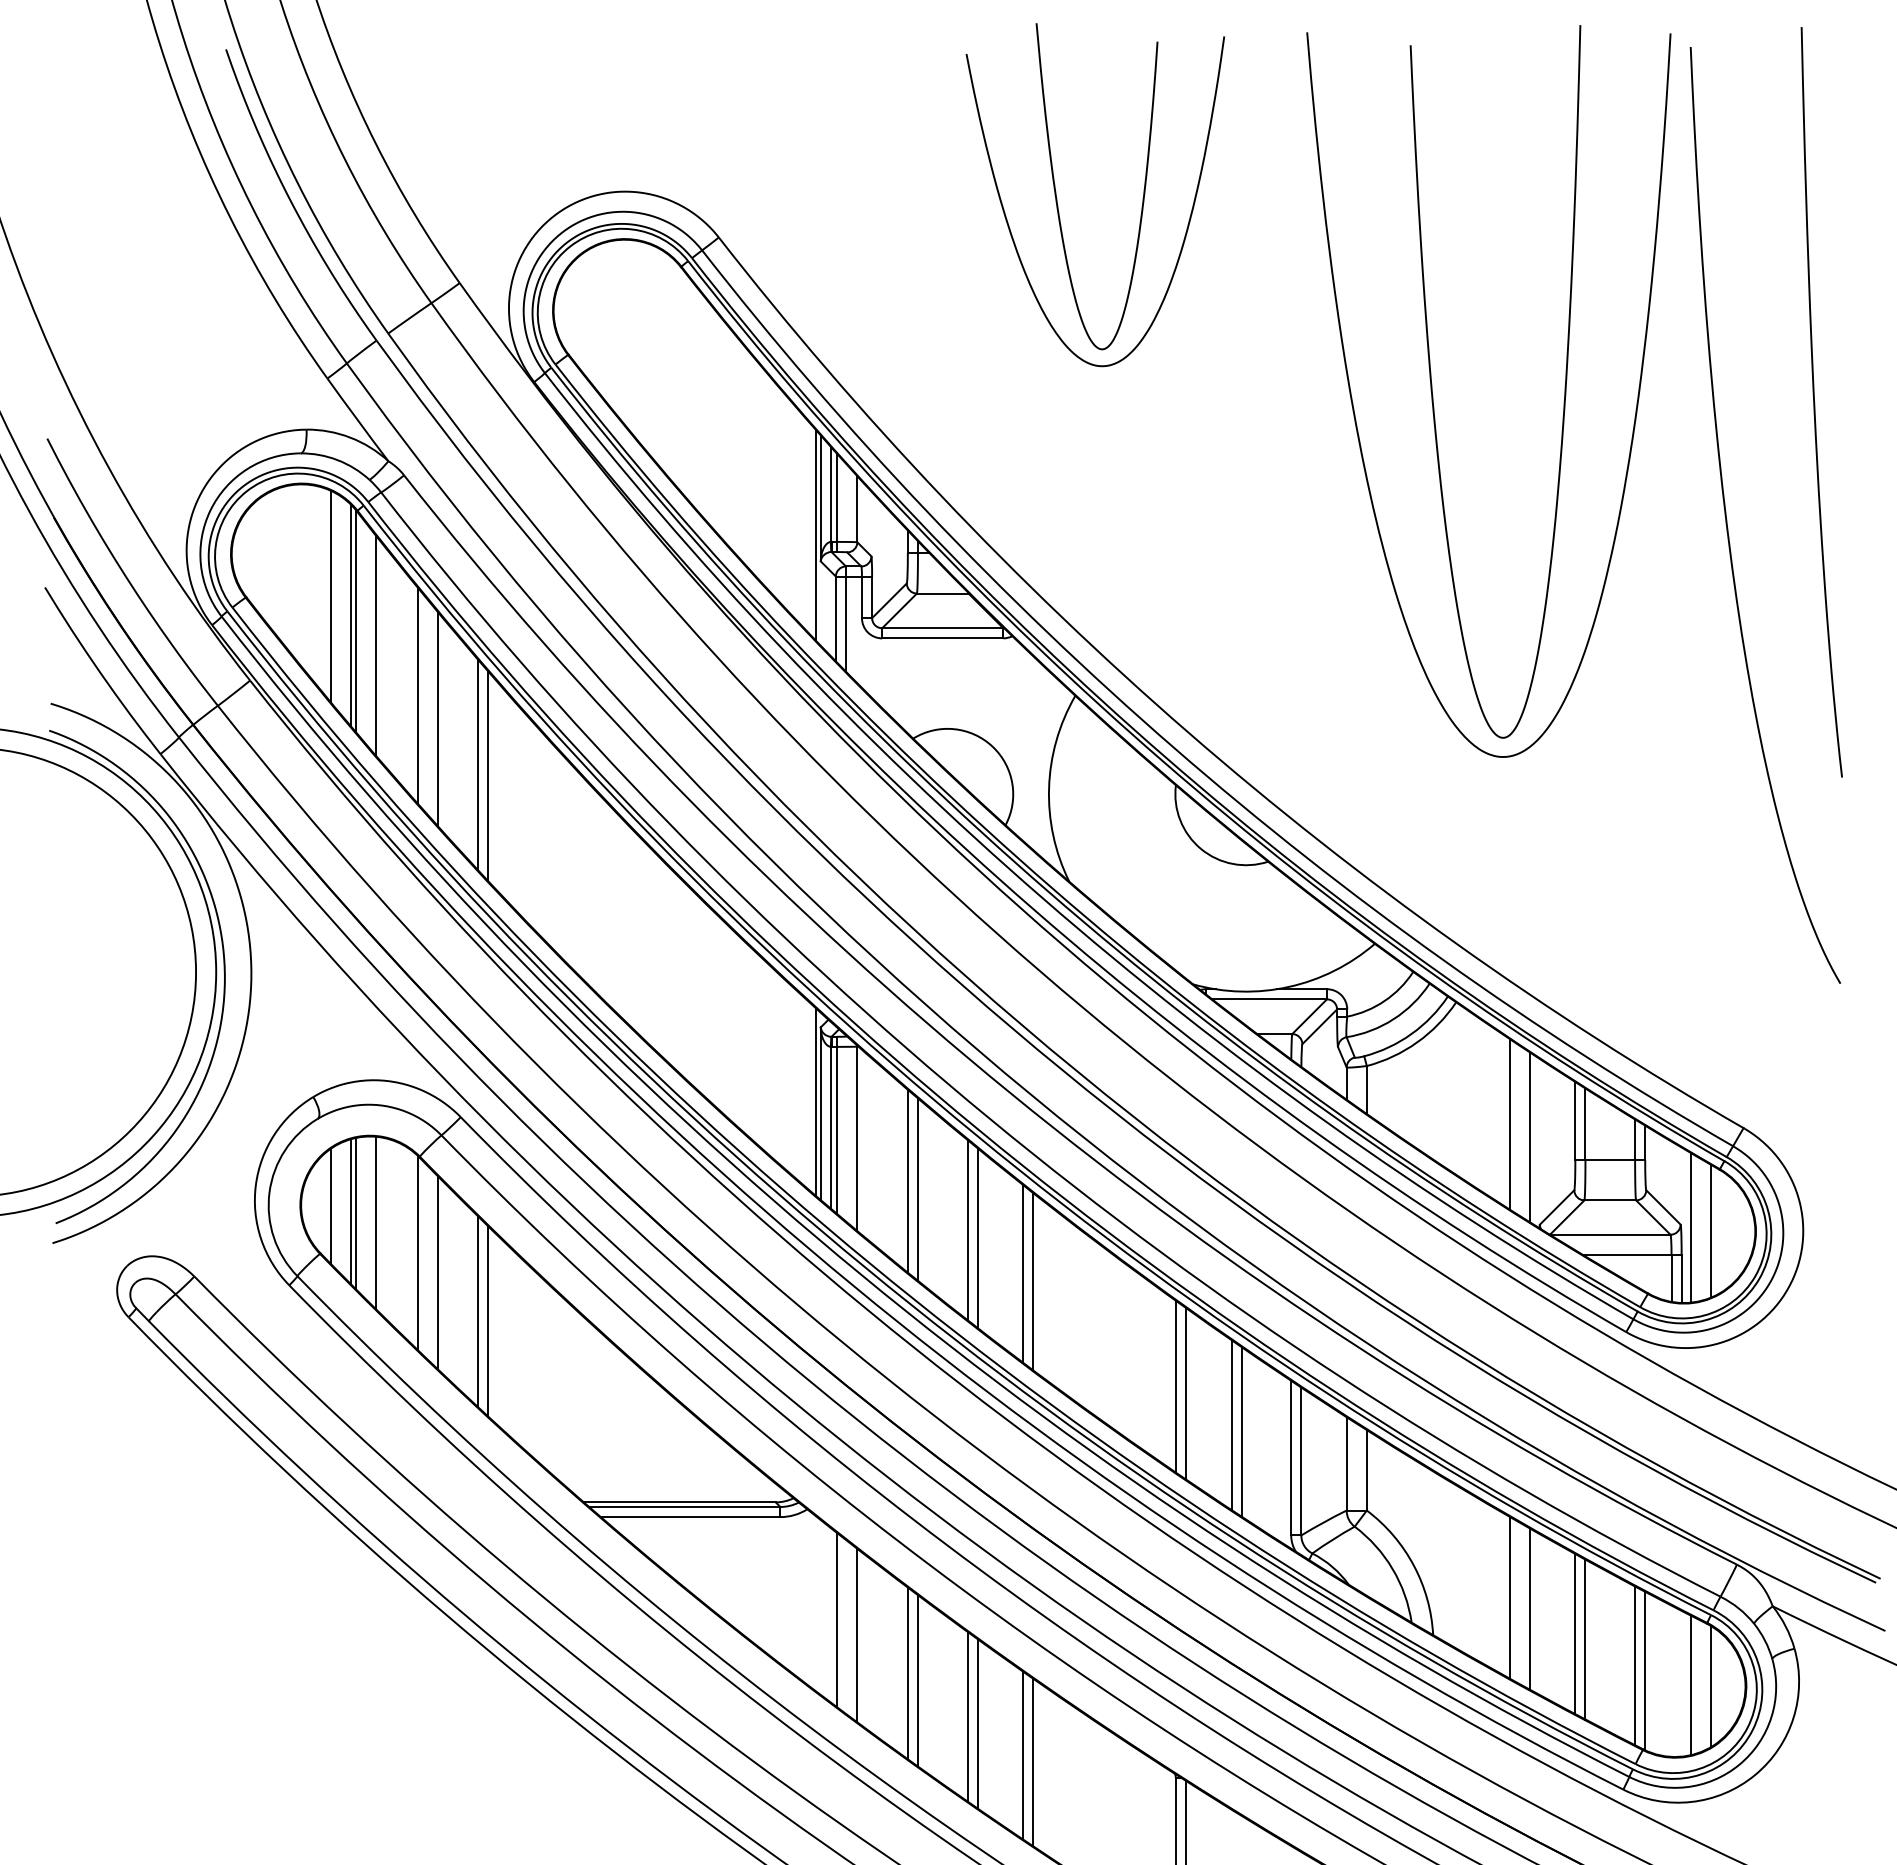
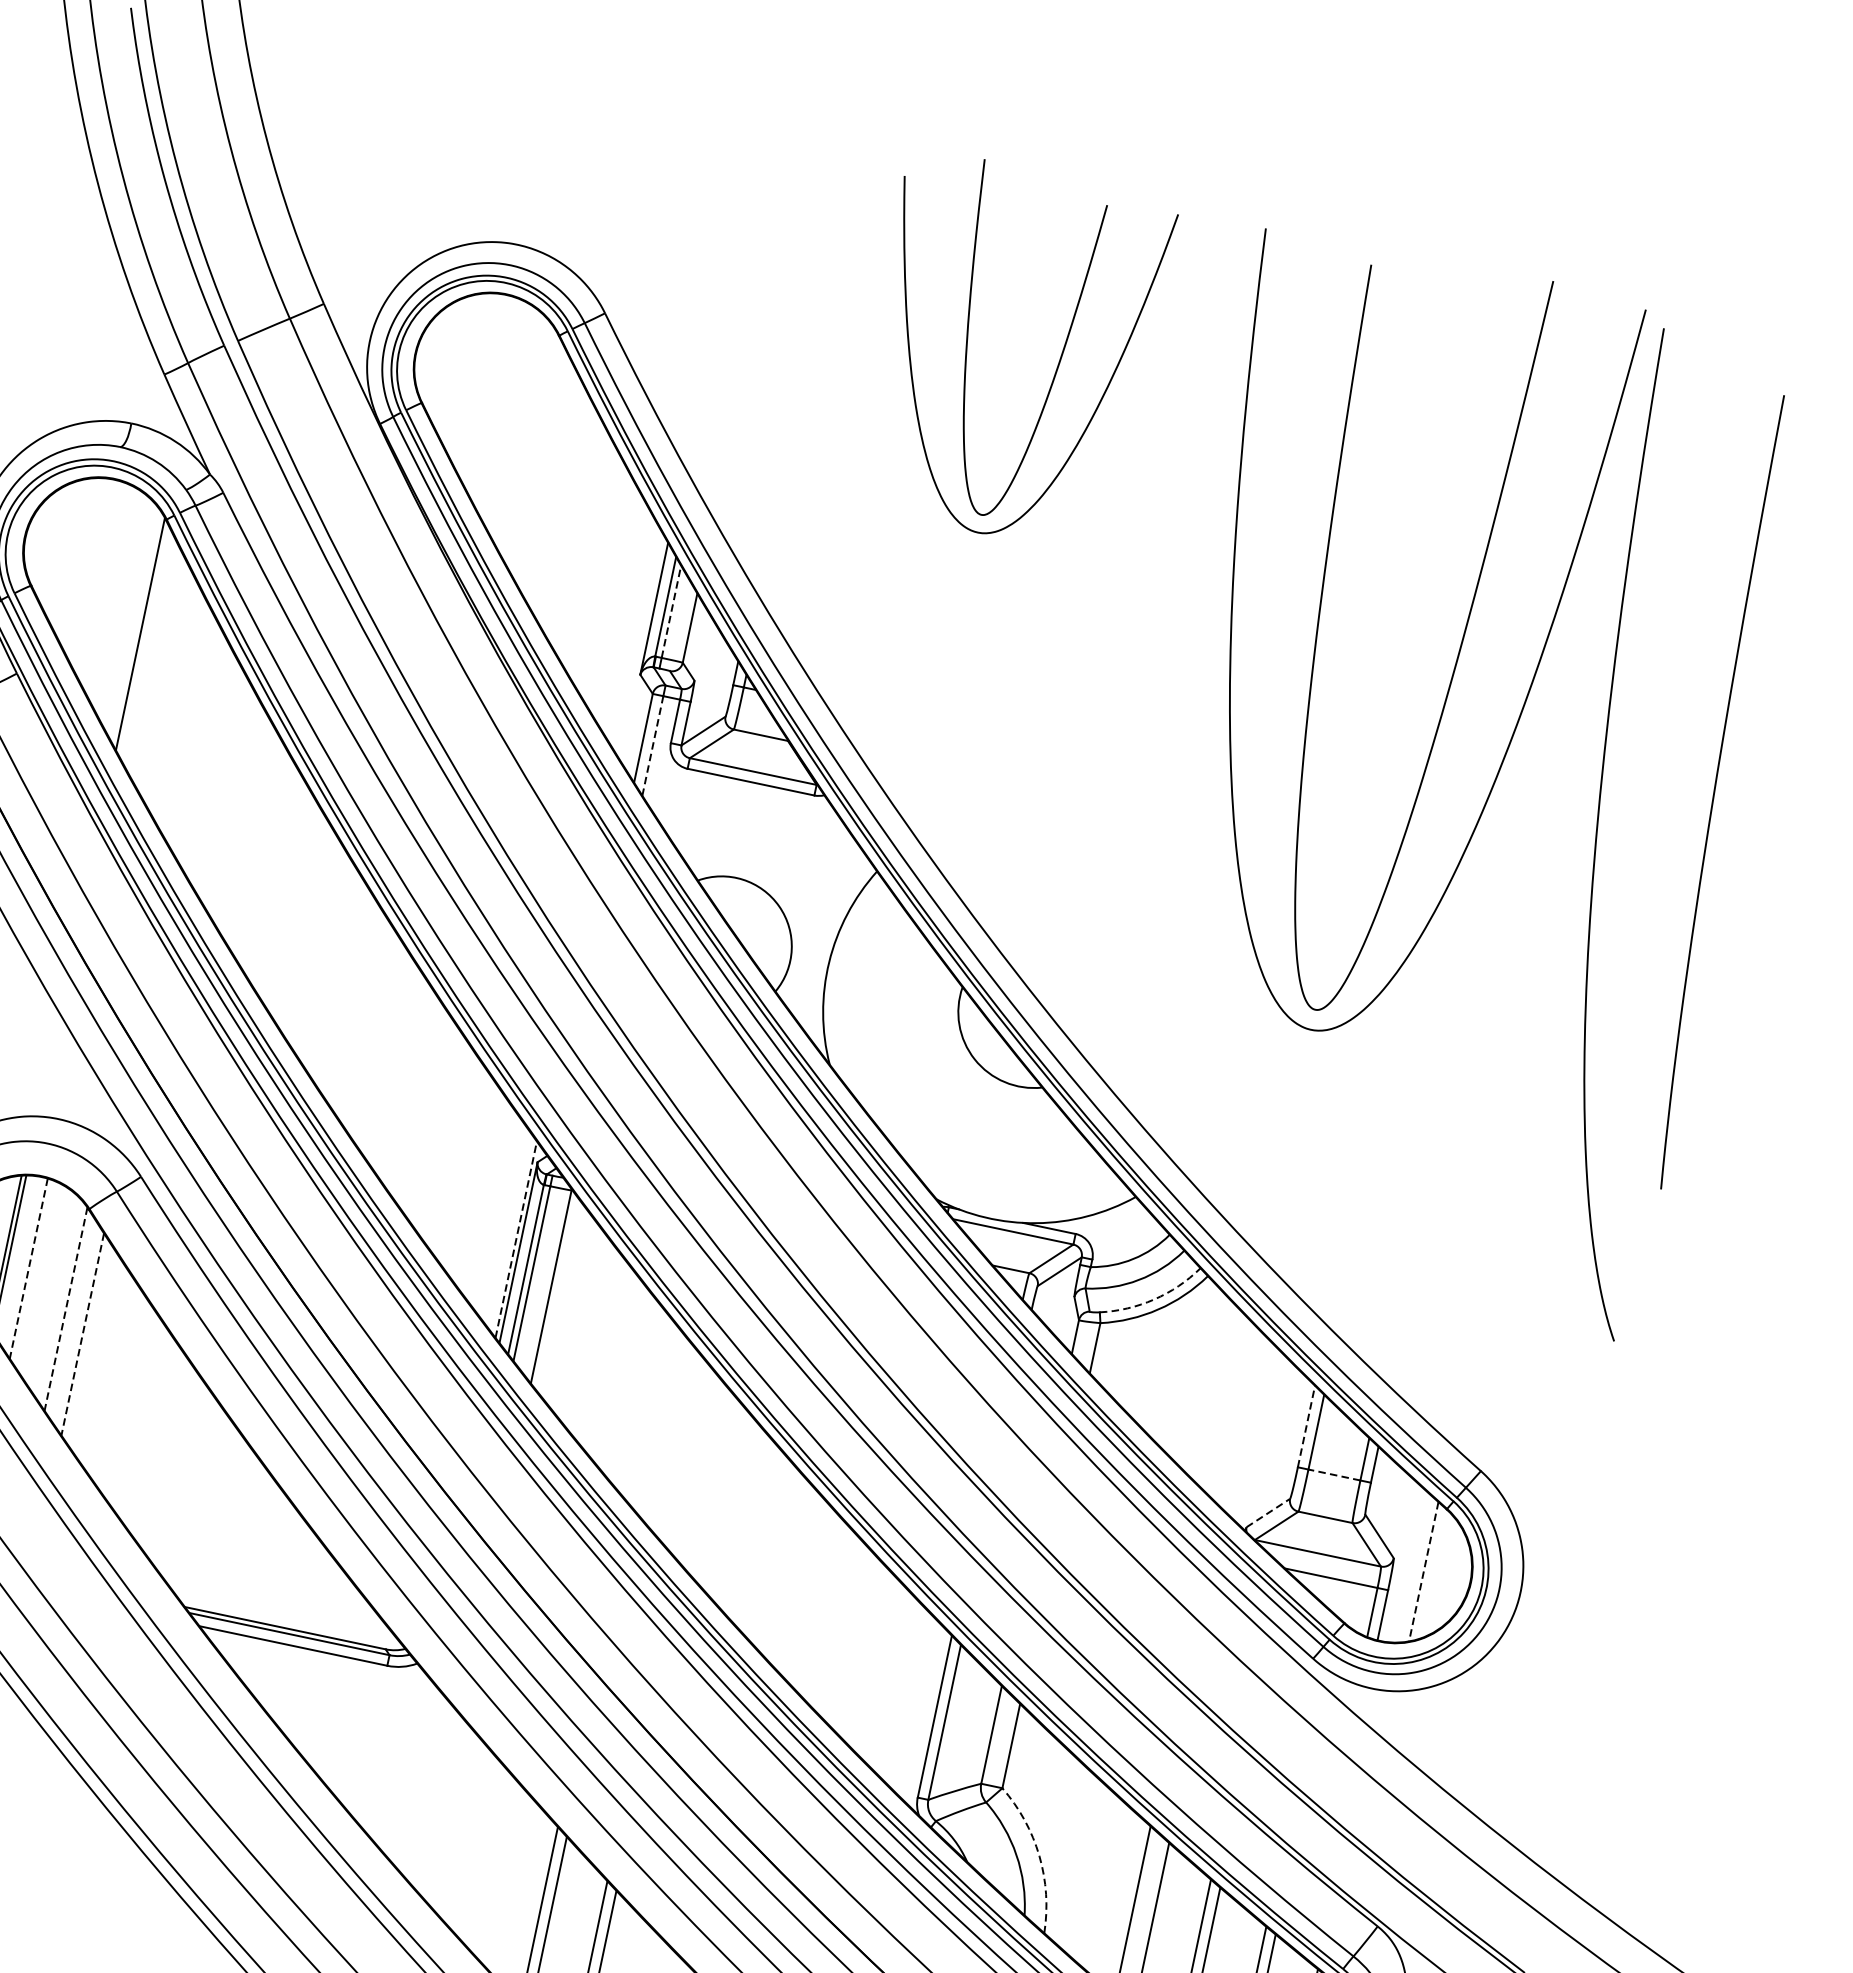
curve: (1815, 402) -> (1715, 791), moved
line: (837, 497) -> (671, 611), solid -> dashed
line: (816, 535) -> (641, 646), removed
line: (331, 596) -> (120, 603), removed
line: (351, 615) -> (137, 627), removed
line: (846, 624) -> (653, 746), solid -> dashed
line: (375, 645) -> (155, 664), removed
line: (417, 695) -> (188, 726), removed
line: (437, 718) -> (204, 754), removed
line: (477, 764) -> (236, 811), removed
line: (487, 775) -> (244, 825), removed
arc: (1411, 1034) -> (1154, 1299), solid -> dashed
line: (816, 1102) -> (516, 1239), solid -> dashed
line: (1575, 1121) -> (1306, 1427), solid -> dashed
line: (1509, 1124) -> (1236, 1415), removed
line: (1530, 1137) -> (1255, 1433), removed
line: (1610, 1159) -> (1334, 1474), solid -> dashed
line: (907, 1180) -> (594, 1341), removed
line: (917, 1189) -> (603, 1353), removed
line: (1557, 1207) -> (1268, 1513), solid -> dashed
line: (375, 1223) -> (28, 1269), solid -> dashed
line: (1690, 1227) -> (1403, 1563), removed
line: (967, 1230) -> (646, 1407), removed
line: (1710, 1231) -> (1423, 1572), solid -> dashed
line: (977, 1238) -> (655, 1417), removed
line: (417, 1253) -> (65, 1309), solid -> dashed
line: (437, 1272) -> (82, 1334), solid -> dashed
line: (1023, 1274) -> (695, 1465), removed
line: (1033, 1281) -> (704, 1475), removed
line: (477, 1310) -> (115, 1382), removed
line: (487, 1320) -> (124, 1395), removed
line: (1175, 1386) -> (829, 1616), removed
line: (1185, 1393) -> (838, 1625), removed
line: (1231, 1425) -> (879, 1669), removed
line: (1241, 1431) -> (888, 1677), removed
arc: (1413, 1565) -> (1039, 1856), solid -> dashed
line: (837, 1620) -> (424, 1786), removed
line: (857, 1635) -> (441, 1806), removed
line: (907, 1673) -> (485, 1857), removed
line: (917, 1680) -> (494, 1866), removed

